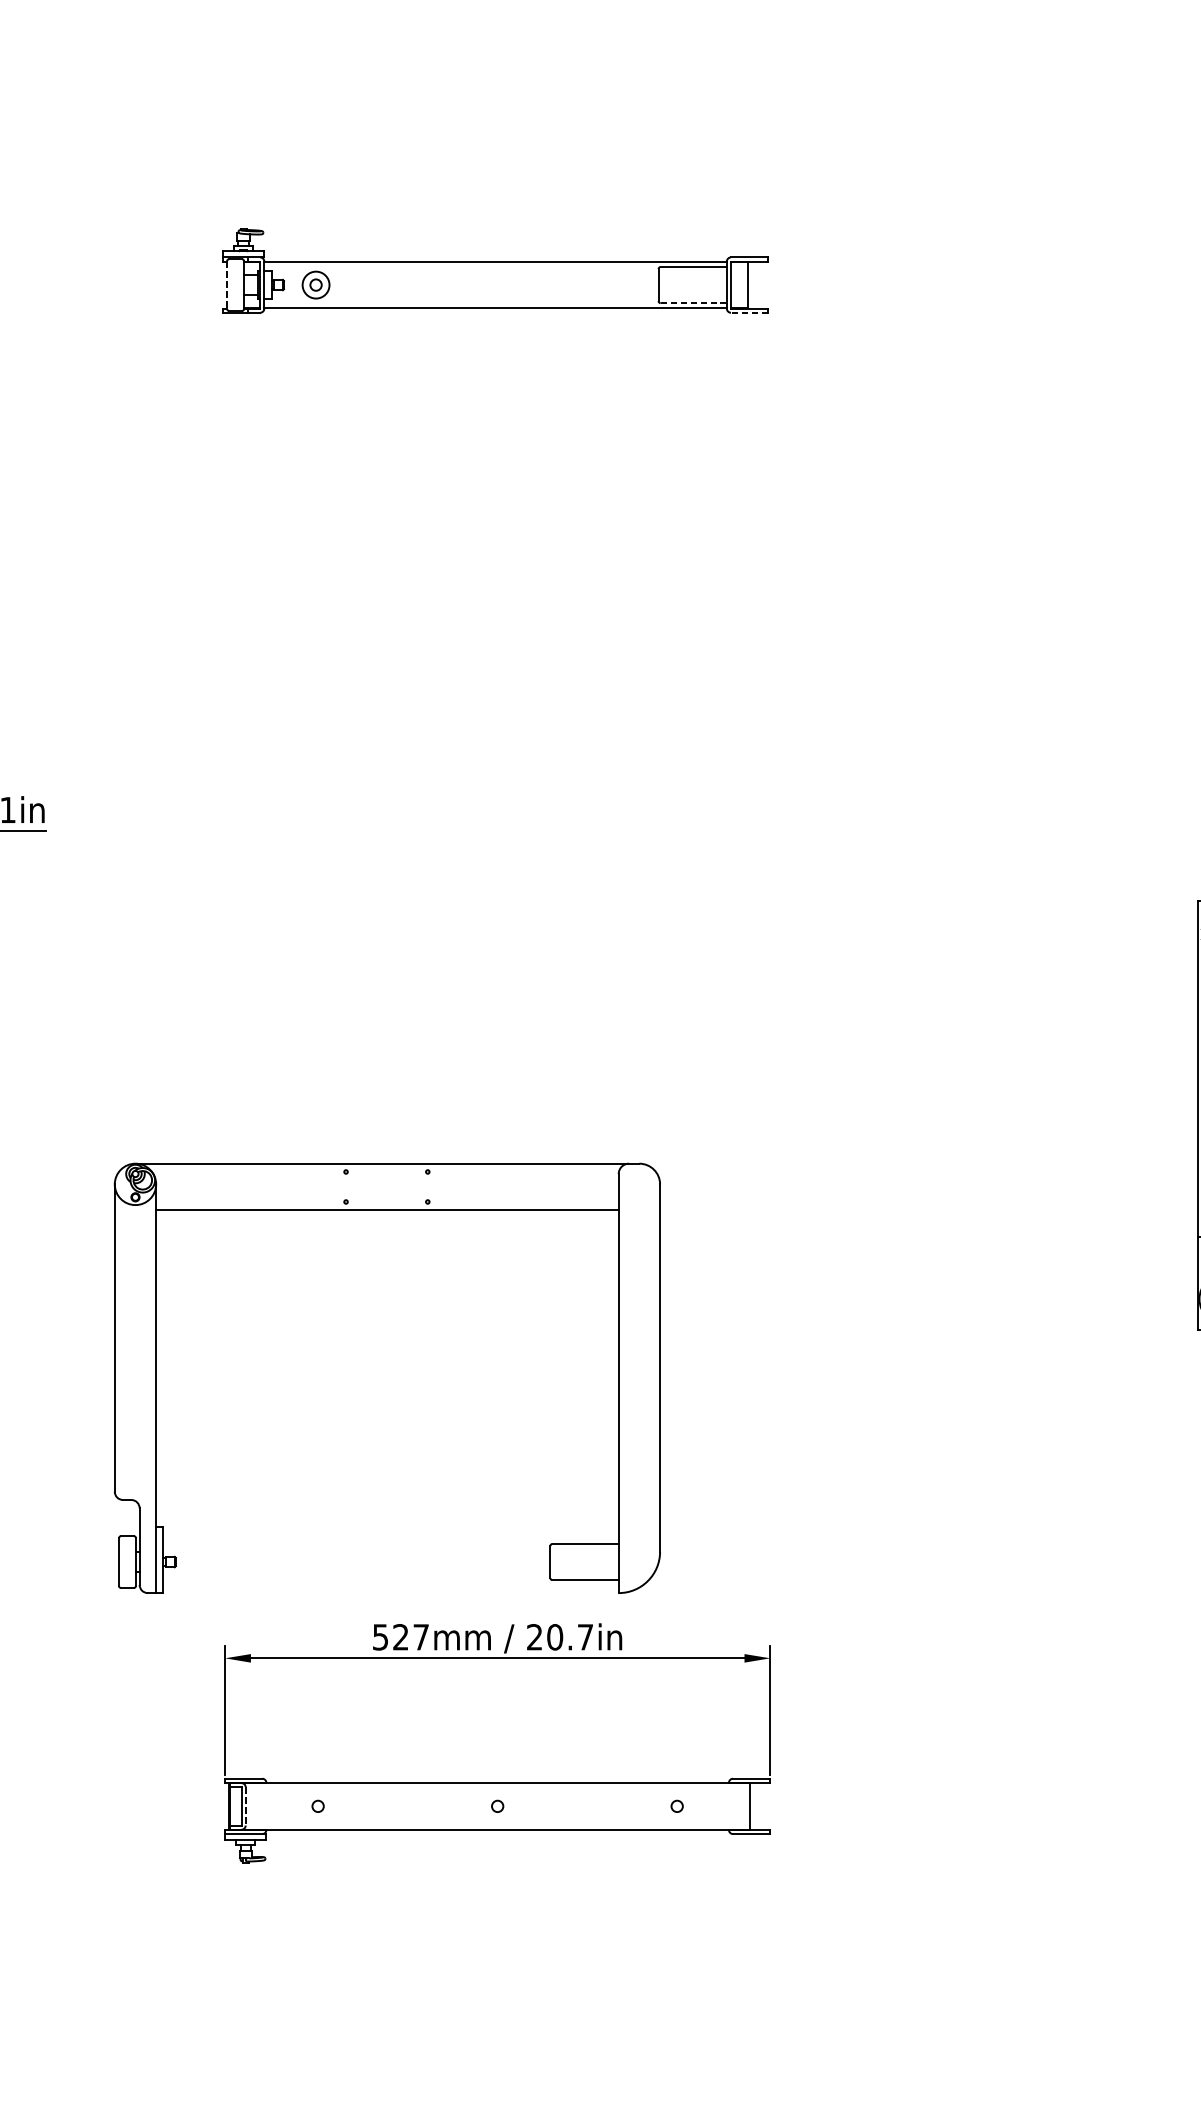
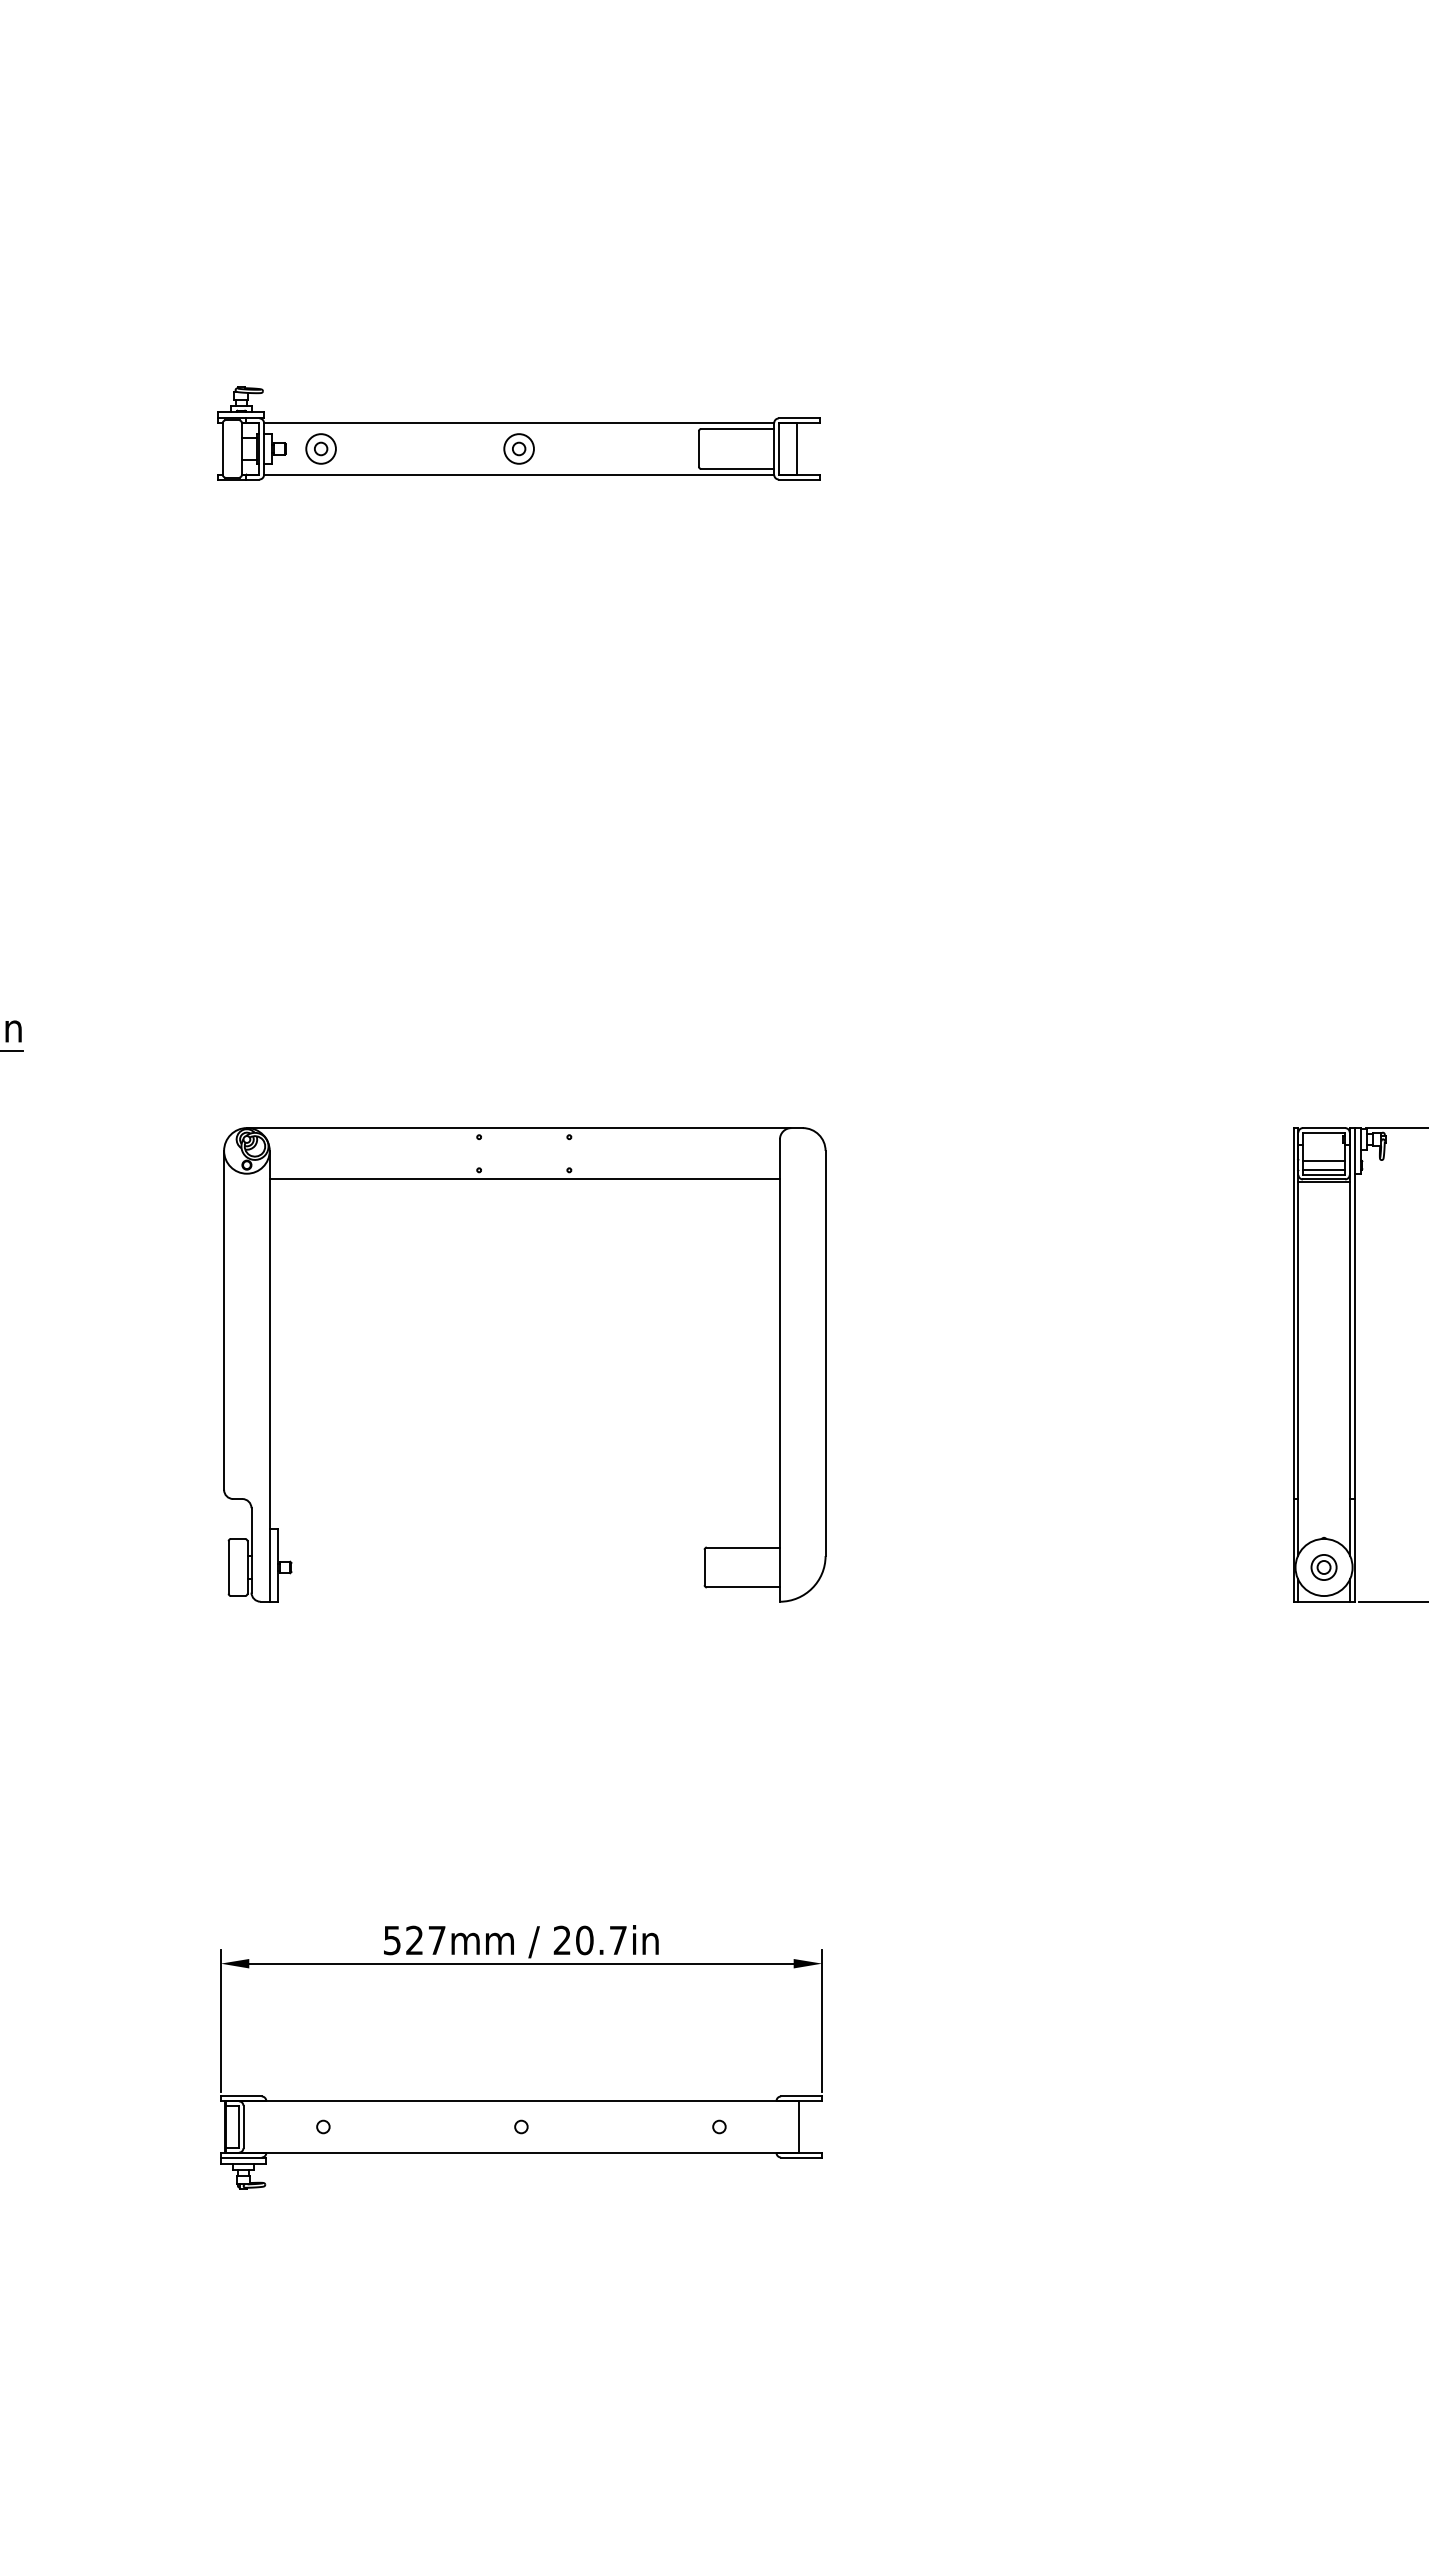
part: (495, 284) -> (518, 448), added
line: (226, 285) -> (222, 449), dashed -> solid
line: (693, 302) -> (737, 468), dashed -> solid
line: (749, 312) -> (799, 479), dashed -> solid
part: (387, 1210) -> (524, 1179), moved
line: (245, 1806) -> (243, 2127), dashed -> solid

